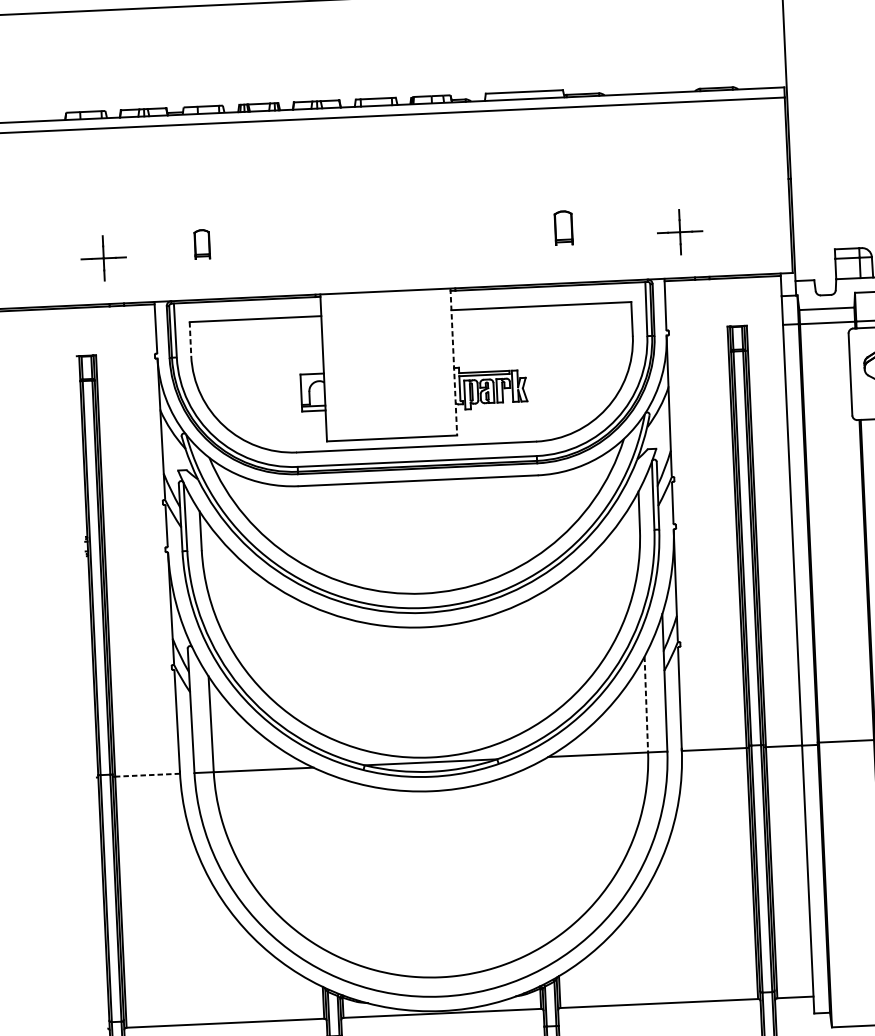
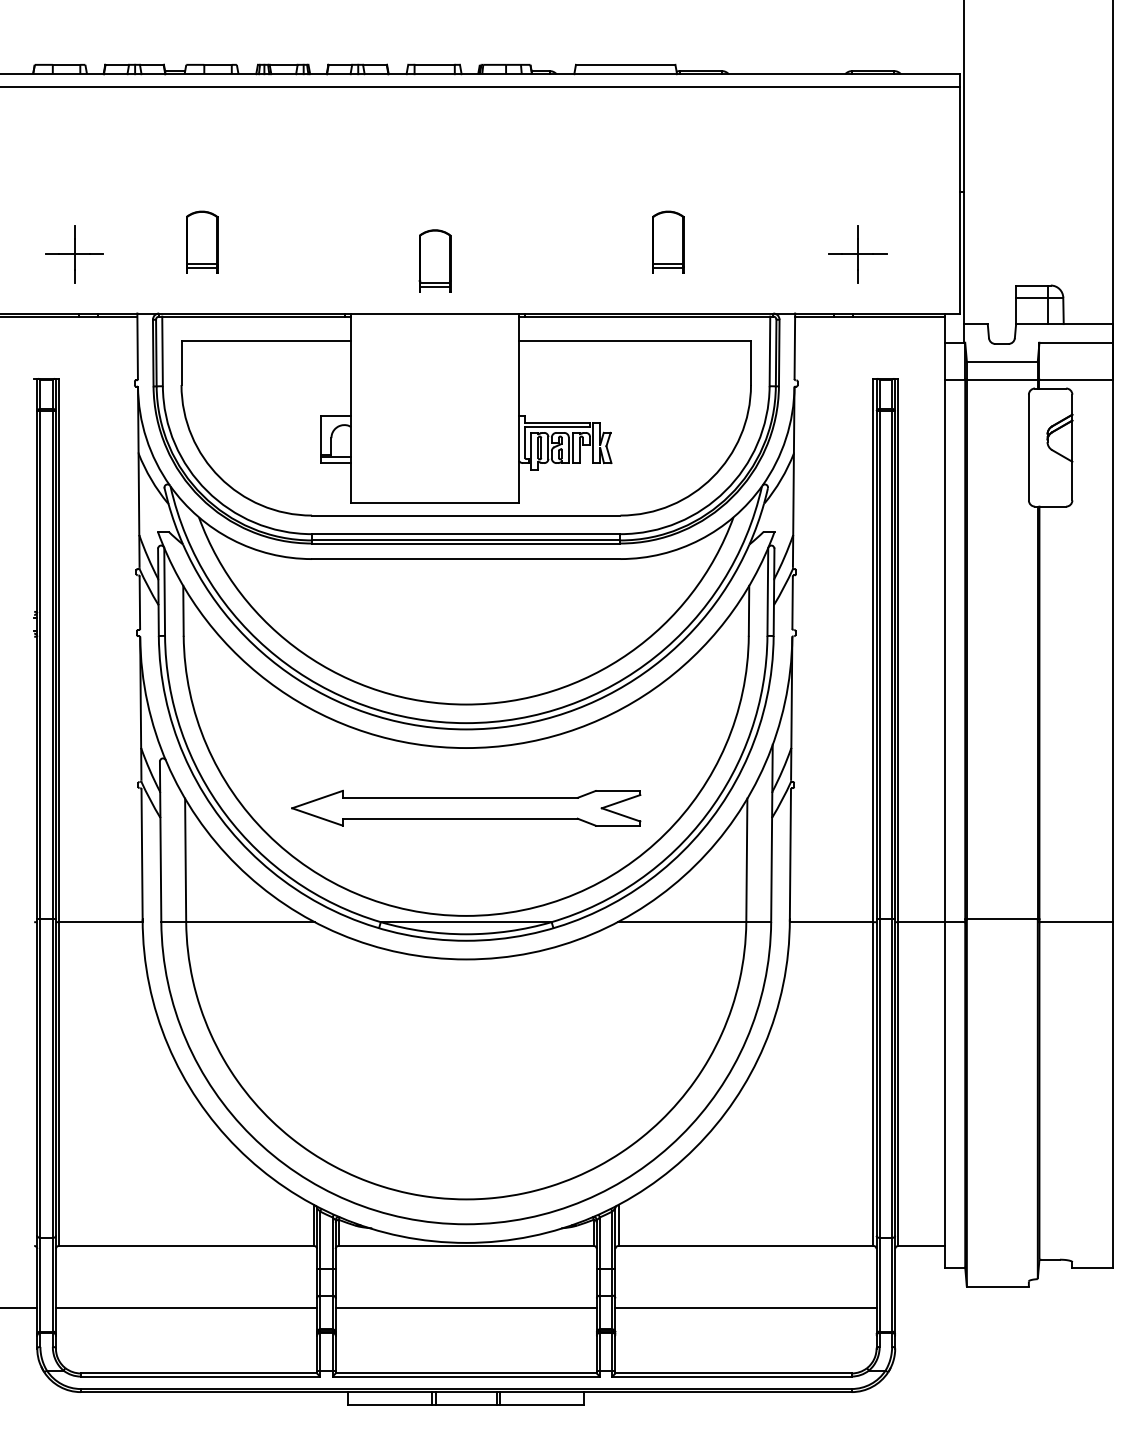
part: (563, 227) -> (668, 241), size x1.43
part: (679, 232) -> (857, 254), moved
part: (202, 243) -> (202, 241), size x1.67
part: (383, 250) -> (434, 260), added
line: (190, 339) -> (181, 363), dashed -> solid
line: (454, 362) -> (519, 408), dashed -> solid
part: (427, 673) -> (466, 807), added
line: (646, 704) -> (746, 860), dashed -> solid
line: (147, 775) -> (100, 922), dashed -> solid

